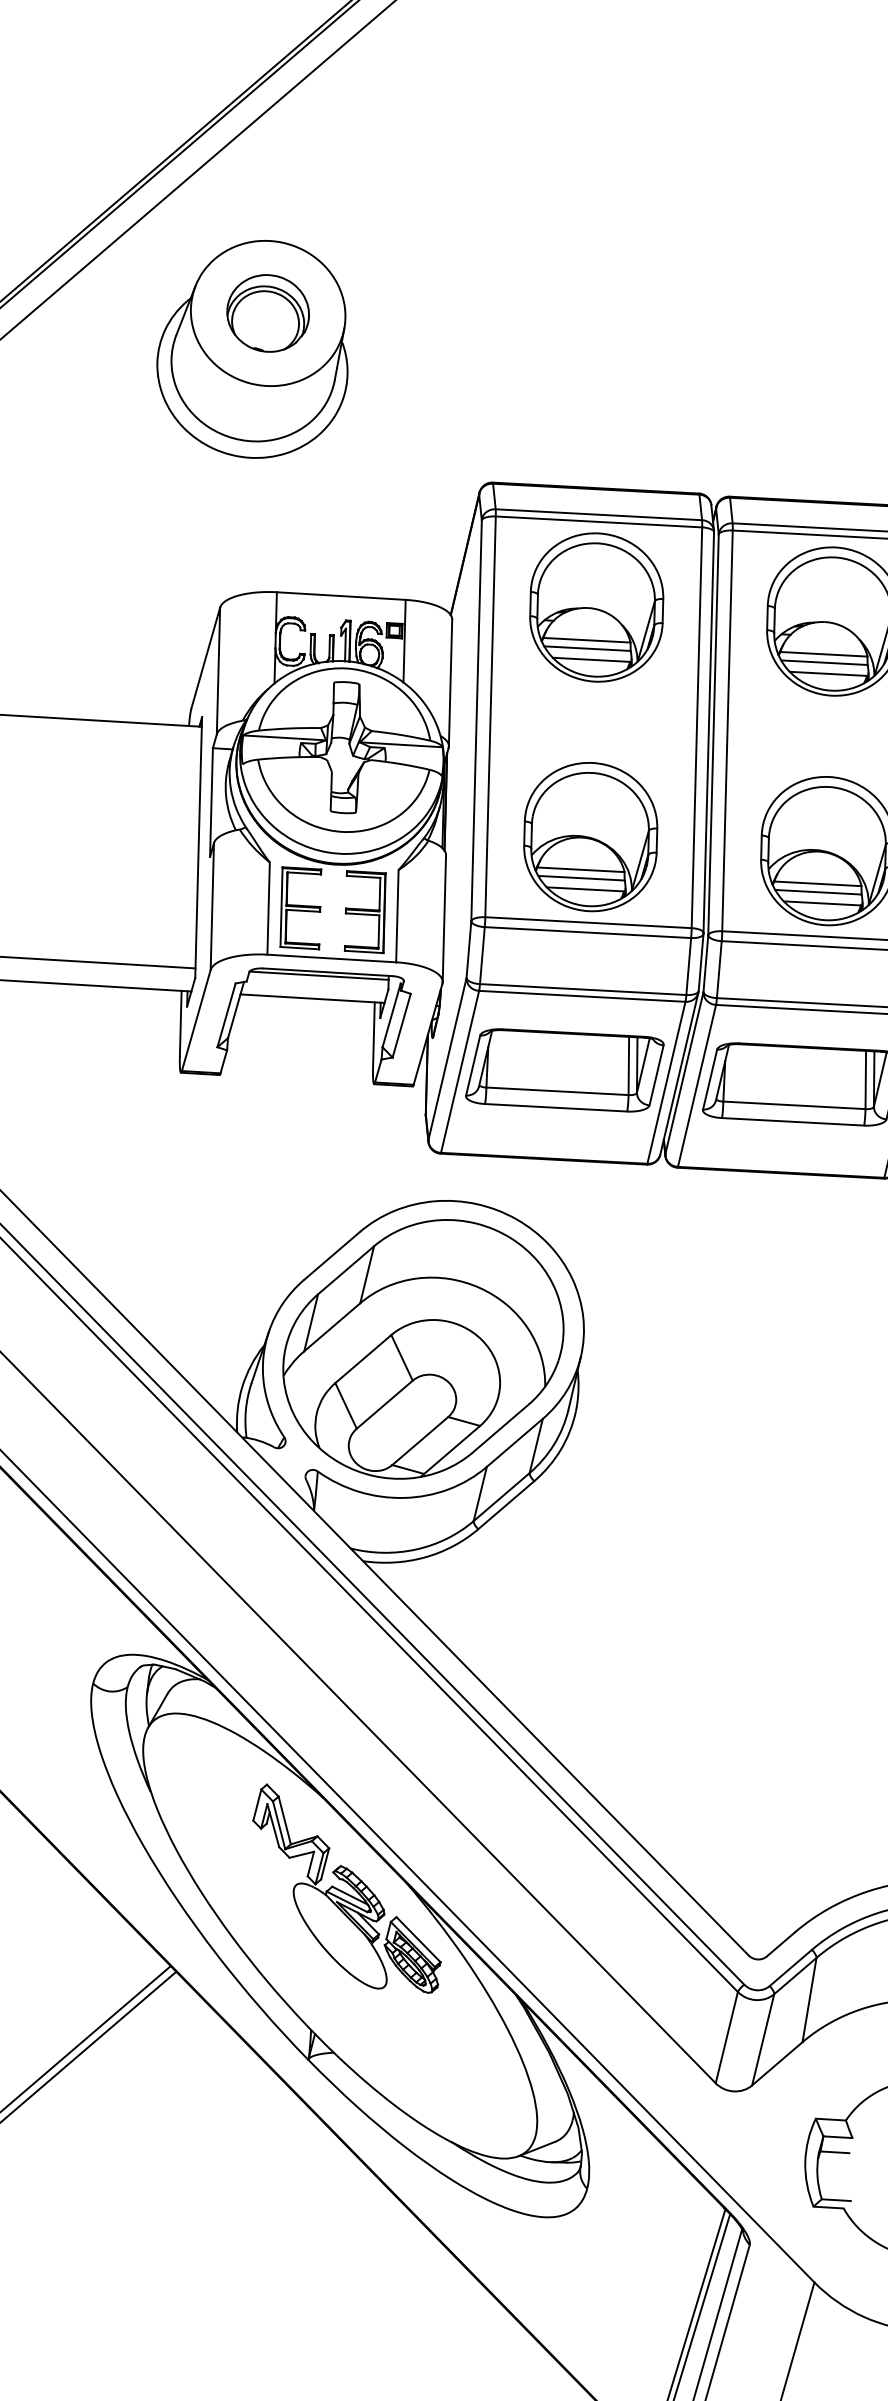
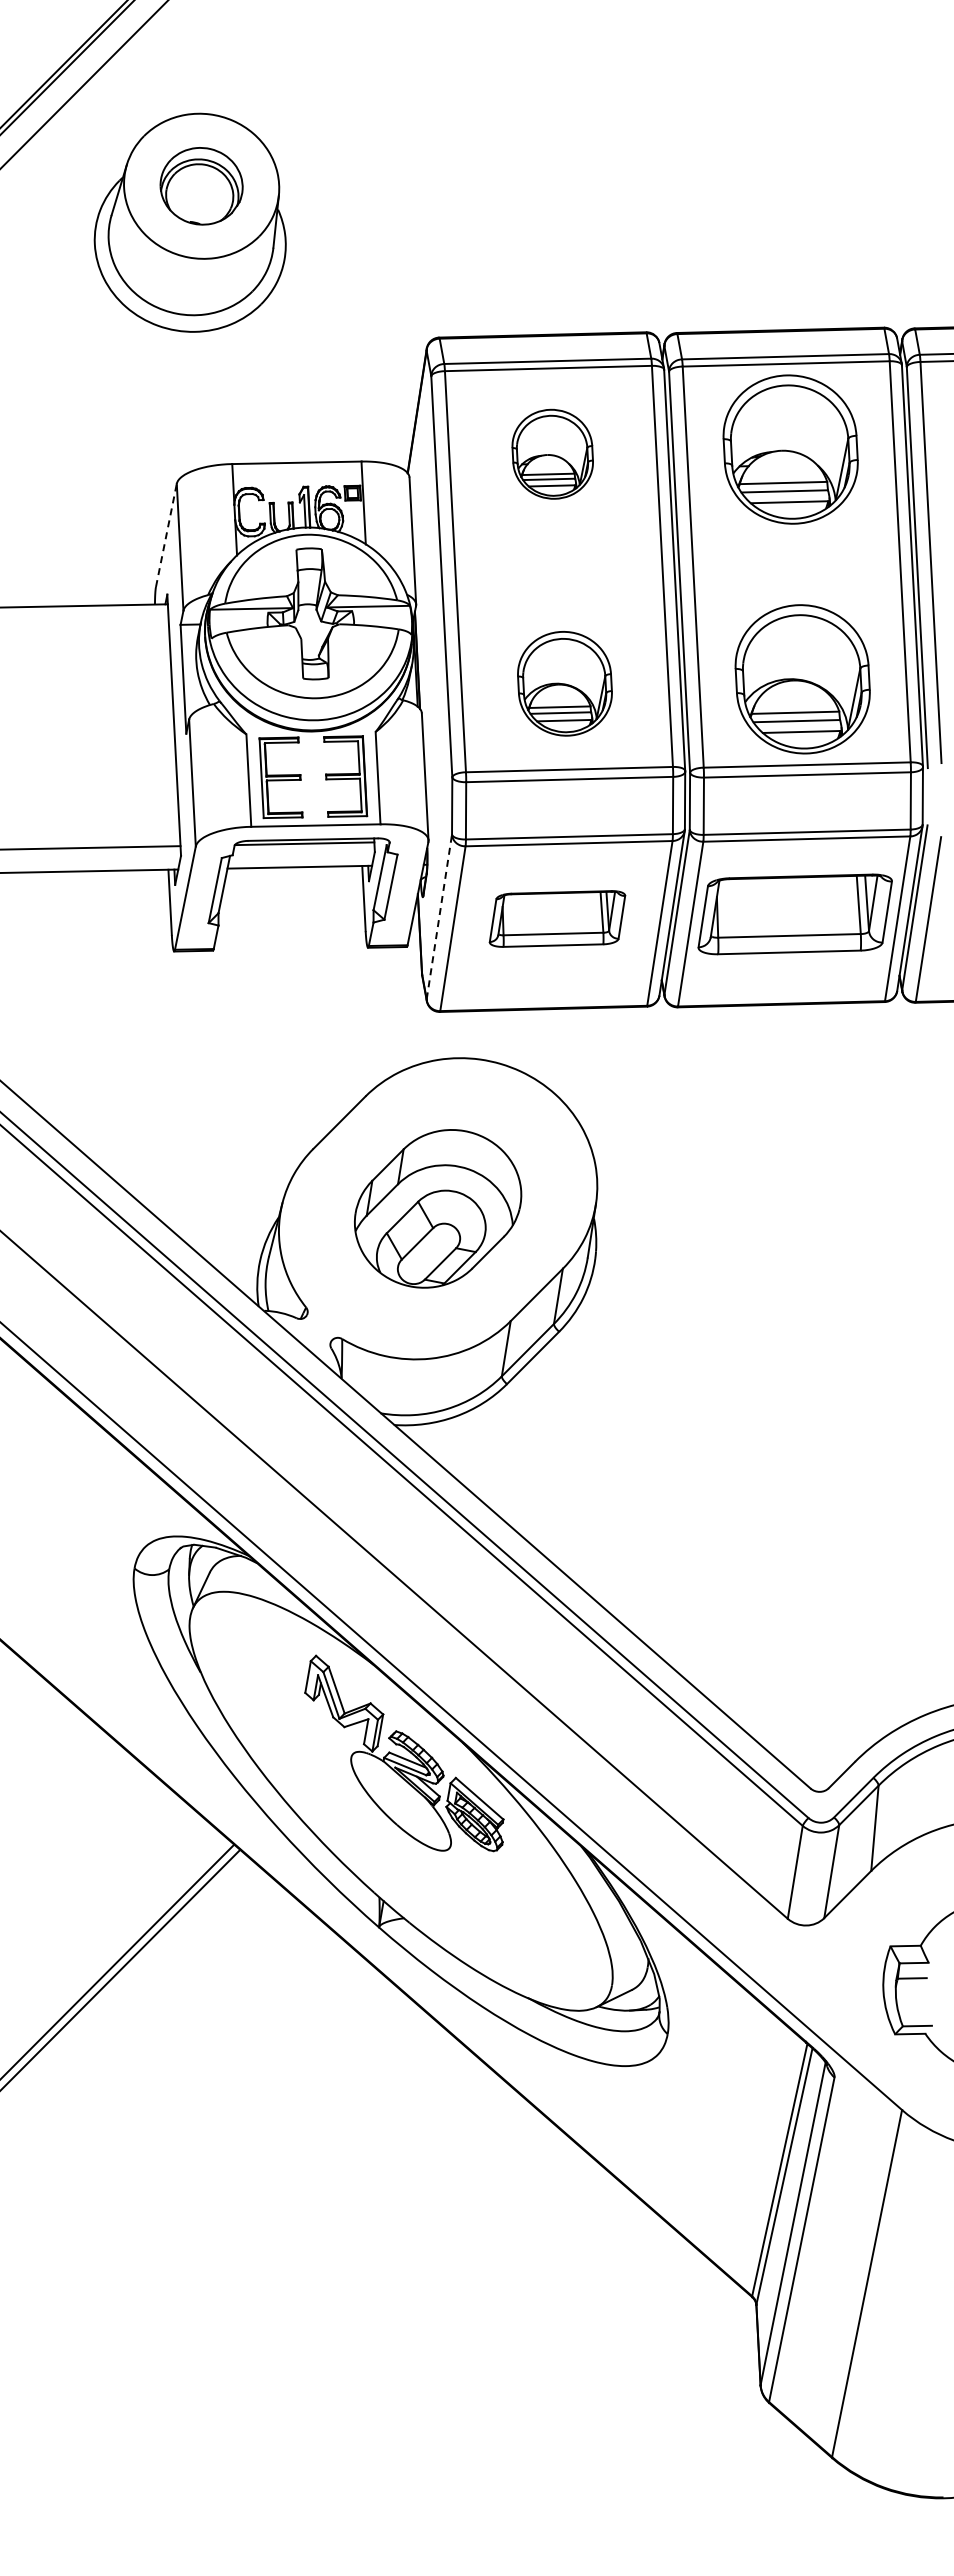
part: (596, 607) -> (552, 454), size x0.6
line: (205, 658) -> (166, 535), solid -> dashed
part: (590, 836) -> (564, 683), size x0.7
line: (447, 1058) -> (439, 916), solid -> dashed
part: (564, 1069) -> (557, 918), size x0.7
part: (422, 1349) -> (437, 1208), size x0.6

